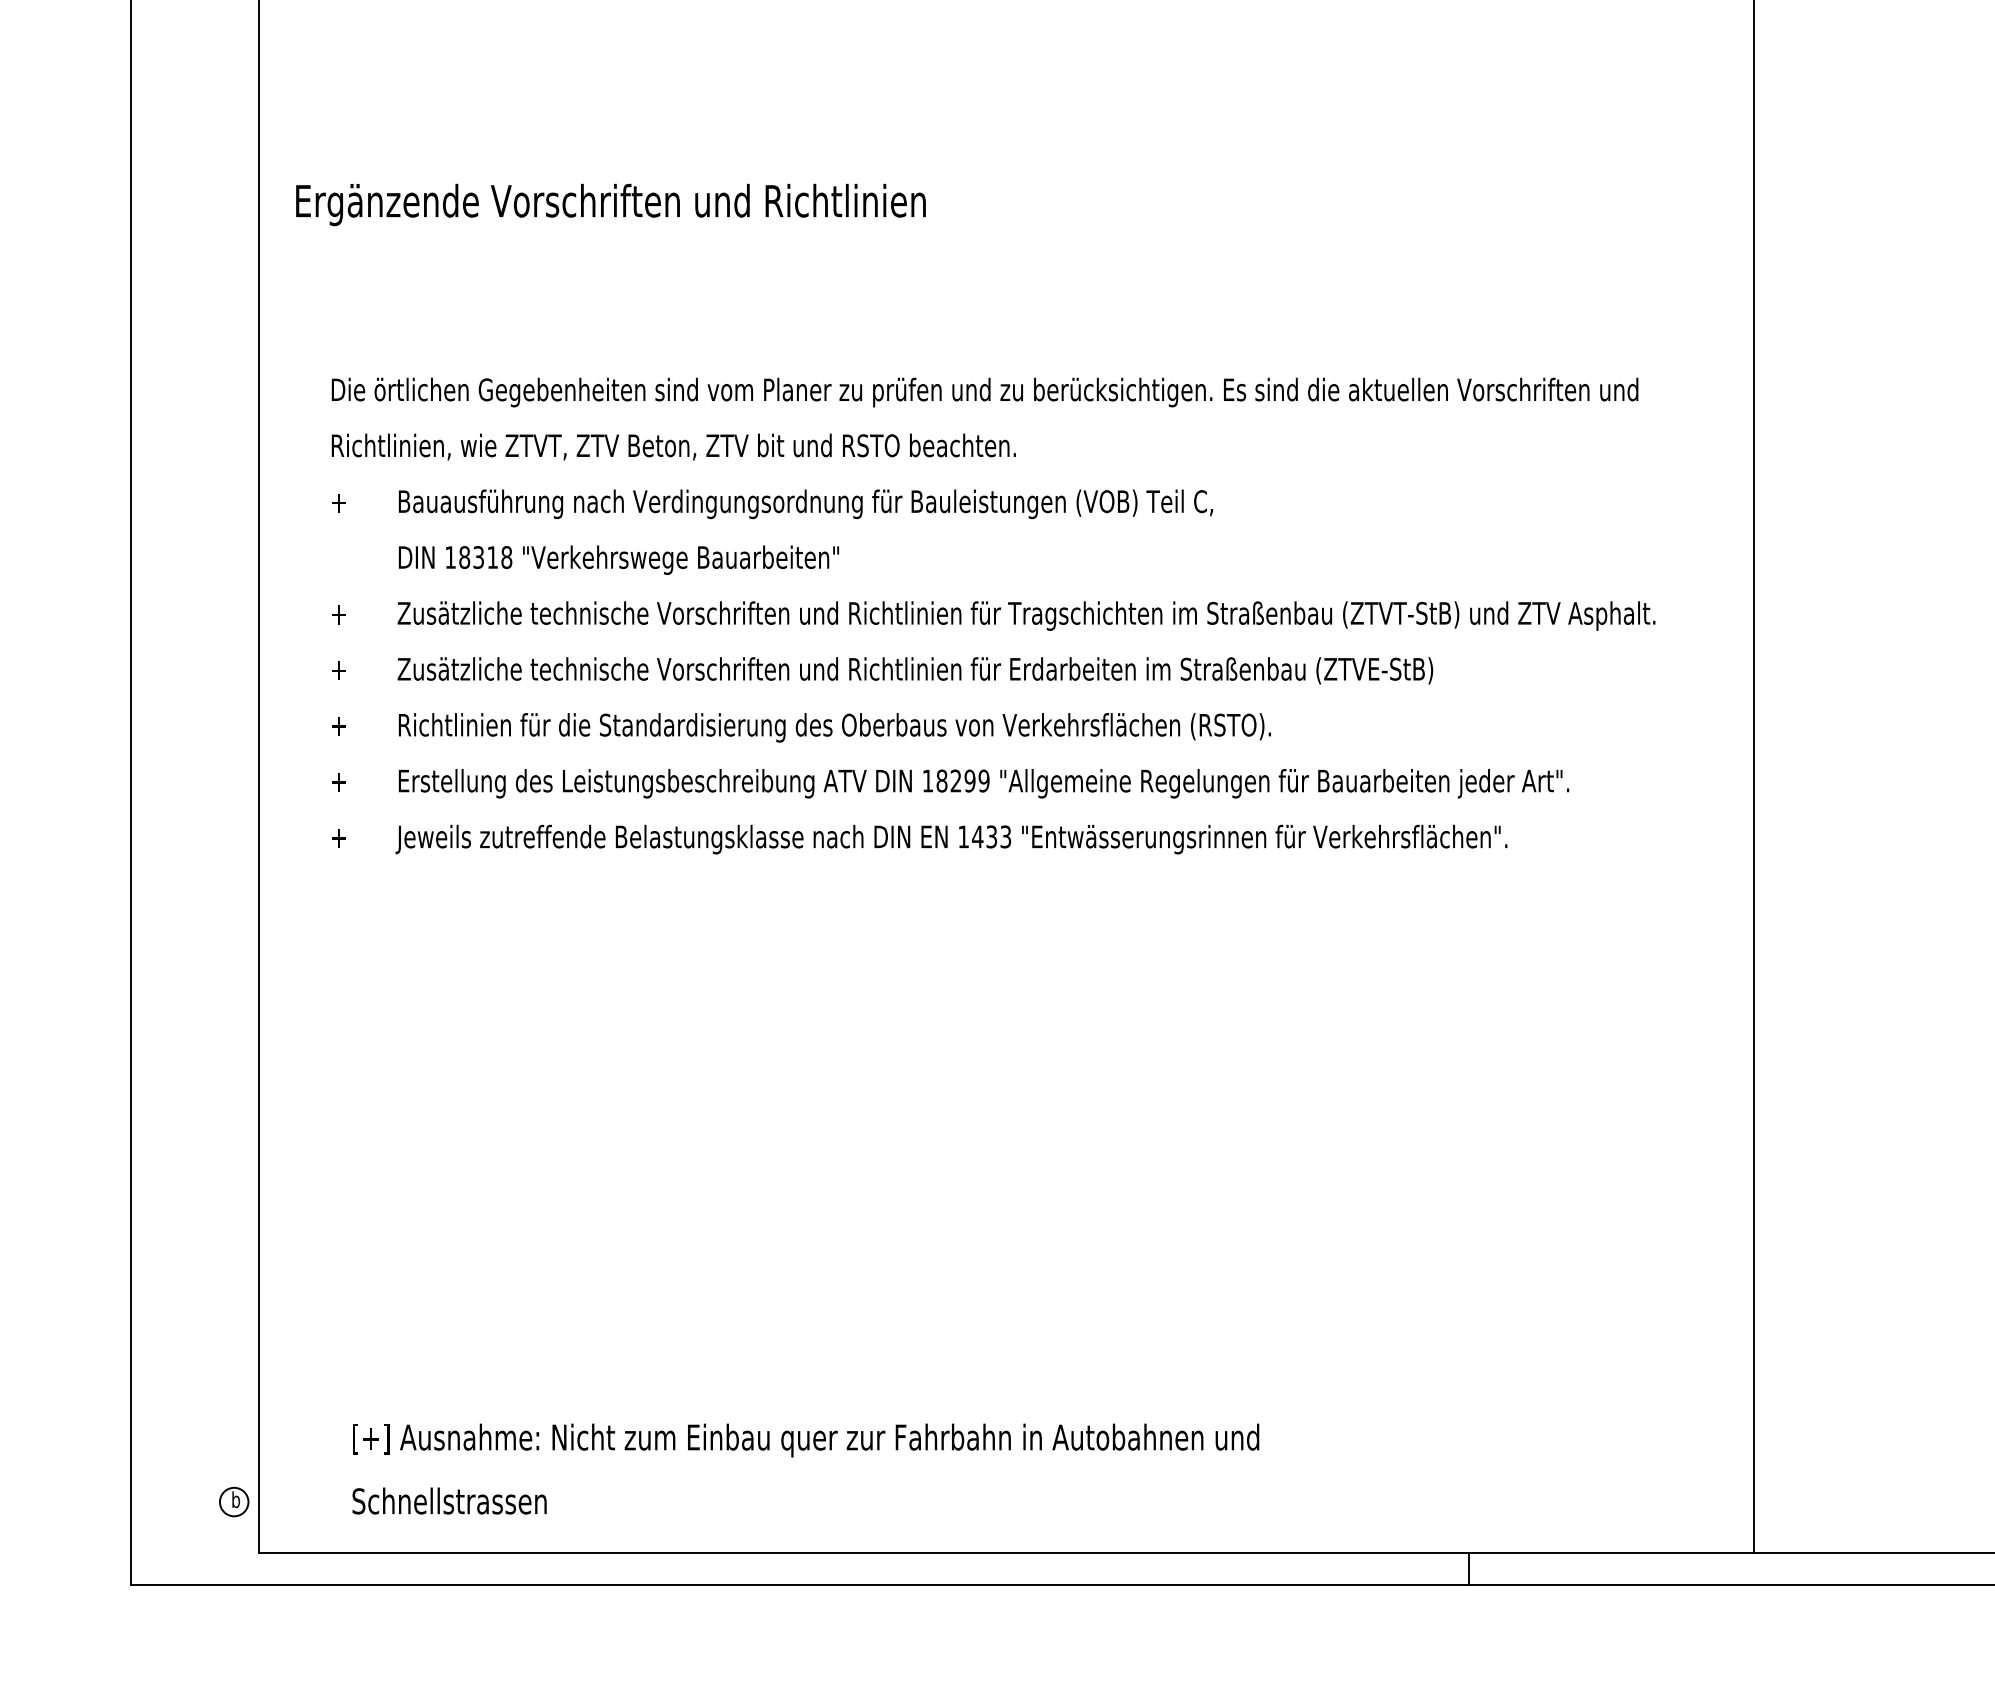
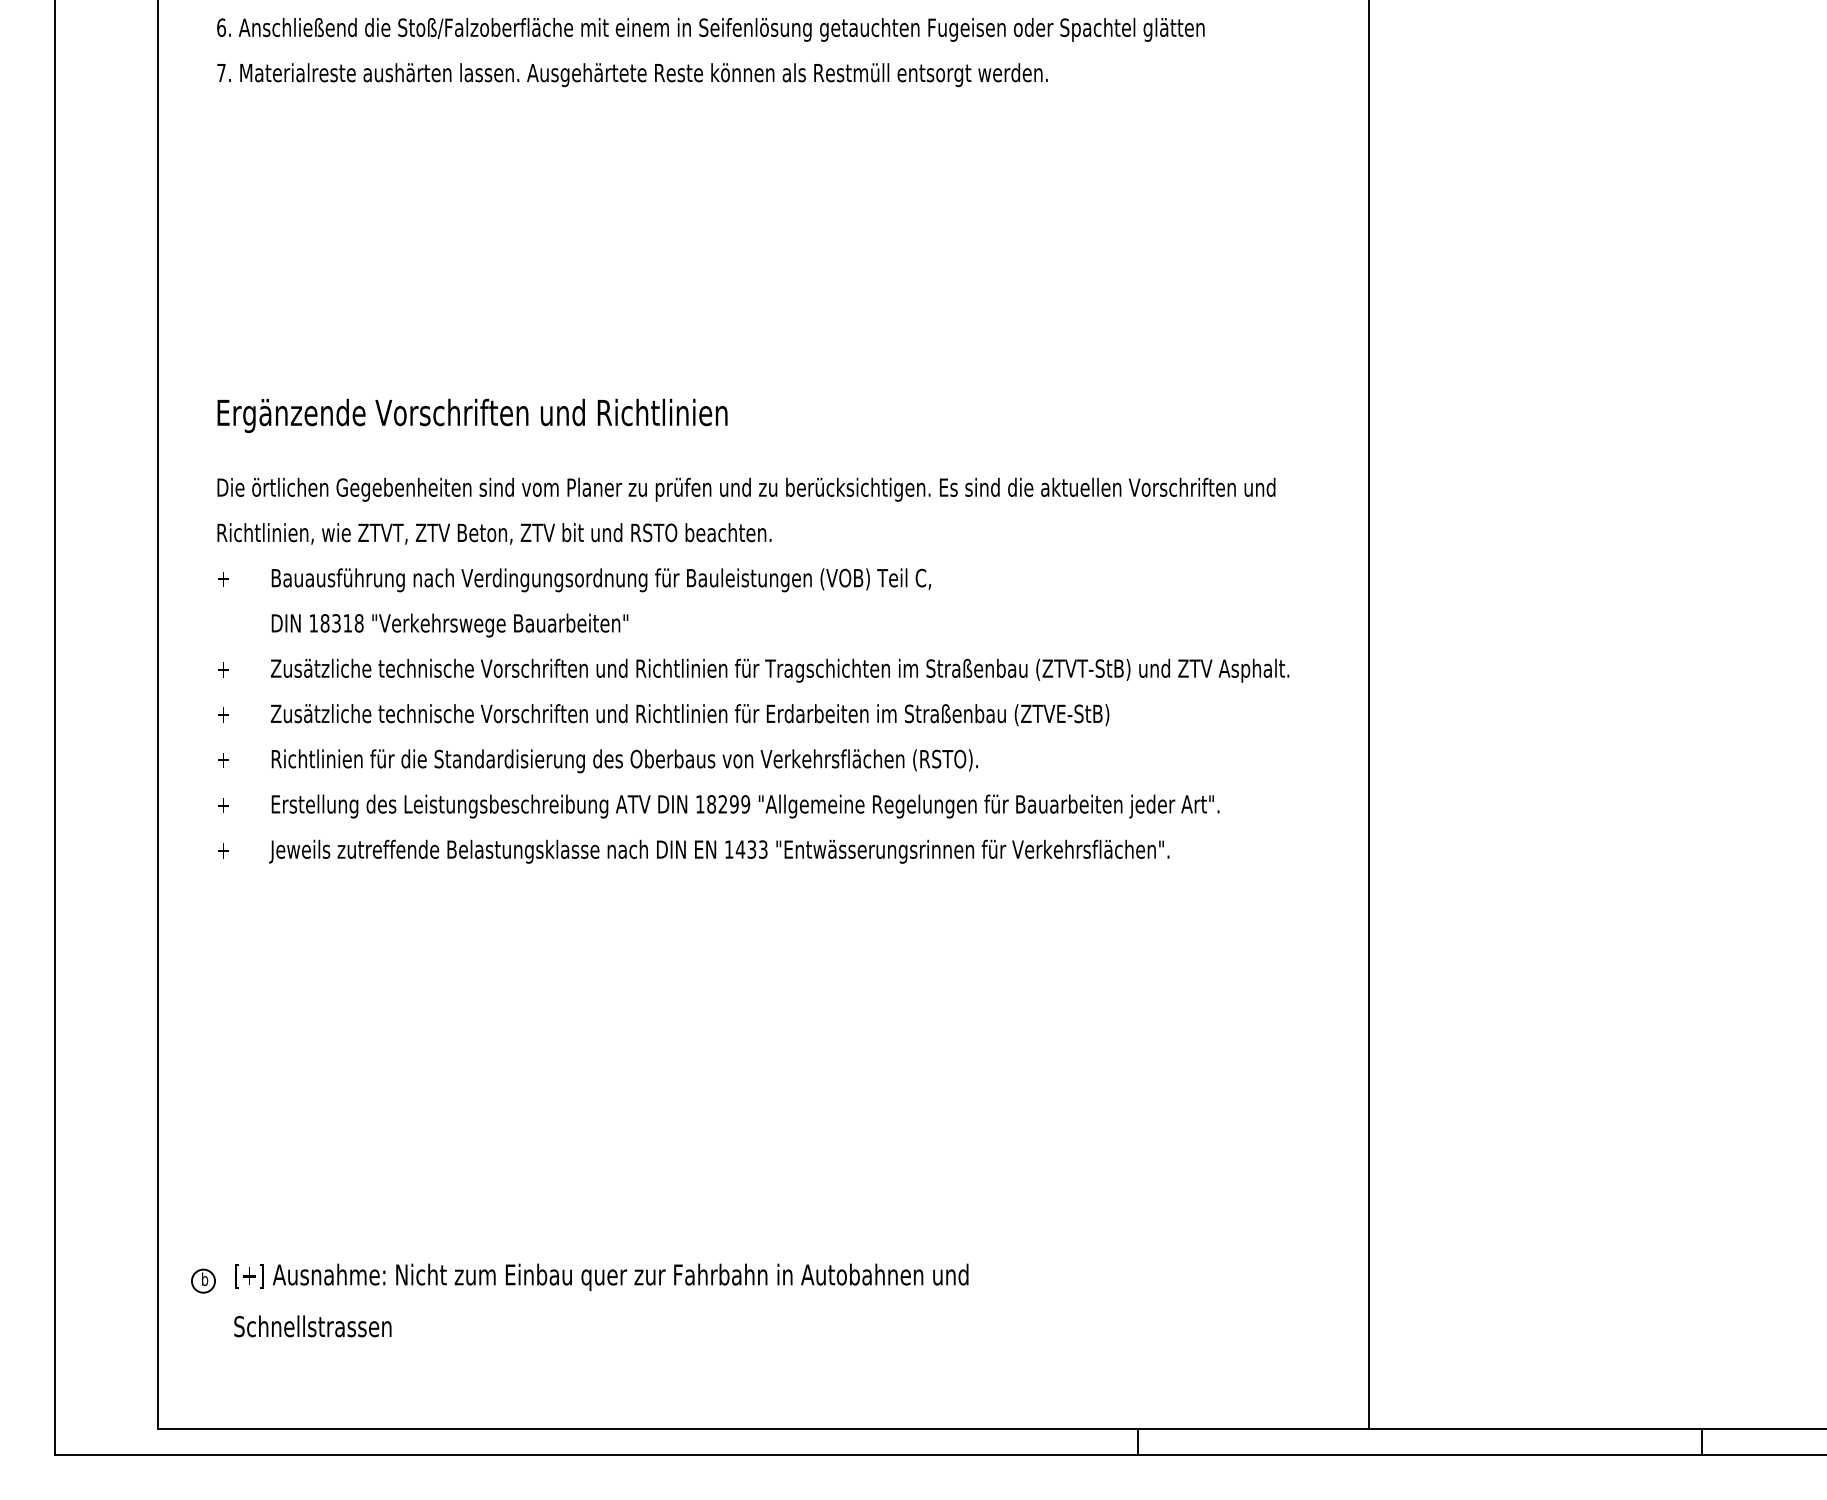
text: (610, 204) -> (472, 415), moved
text: (806, 1469) -> (601, 1300), moved
part: (234, 1501) -> (203, 1280), moved

